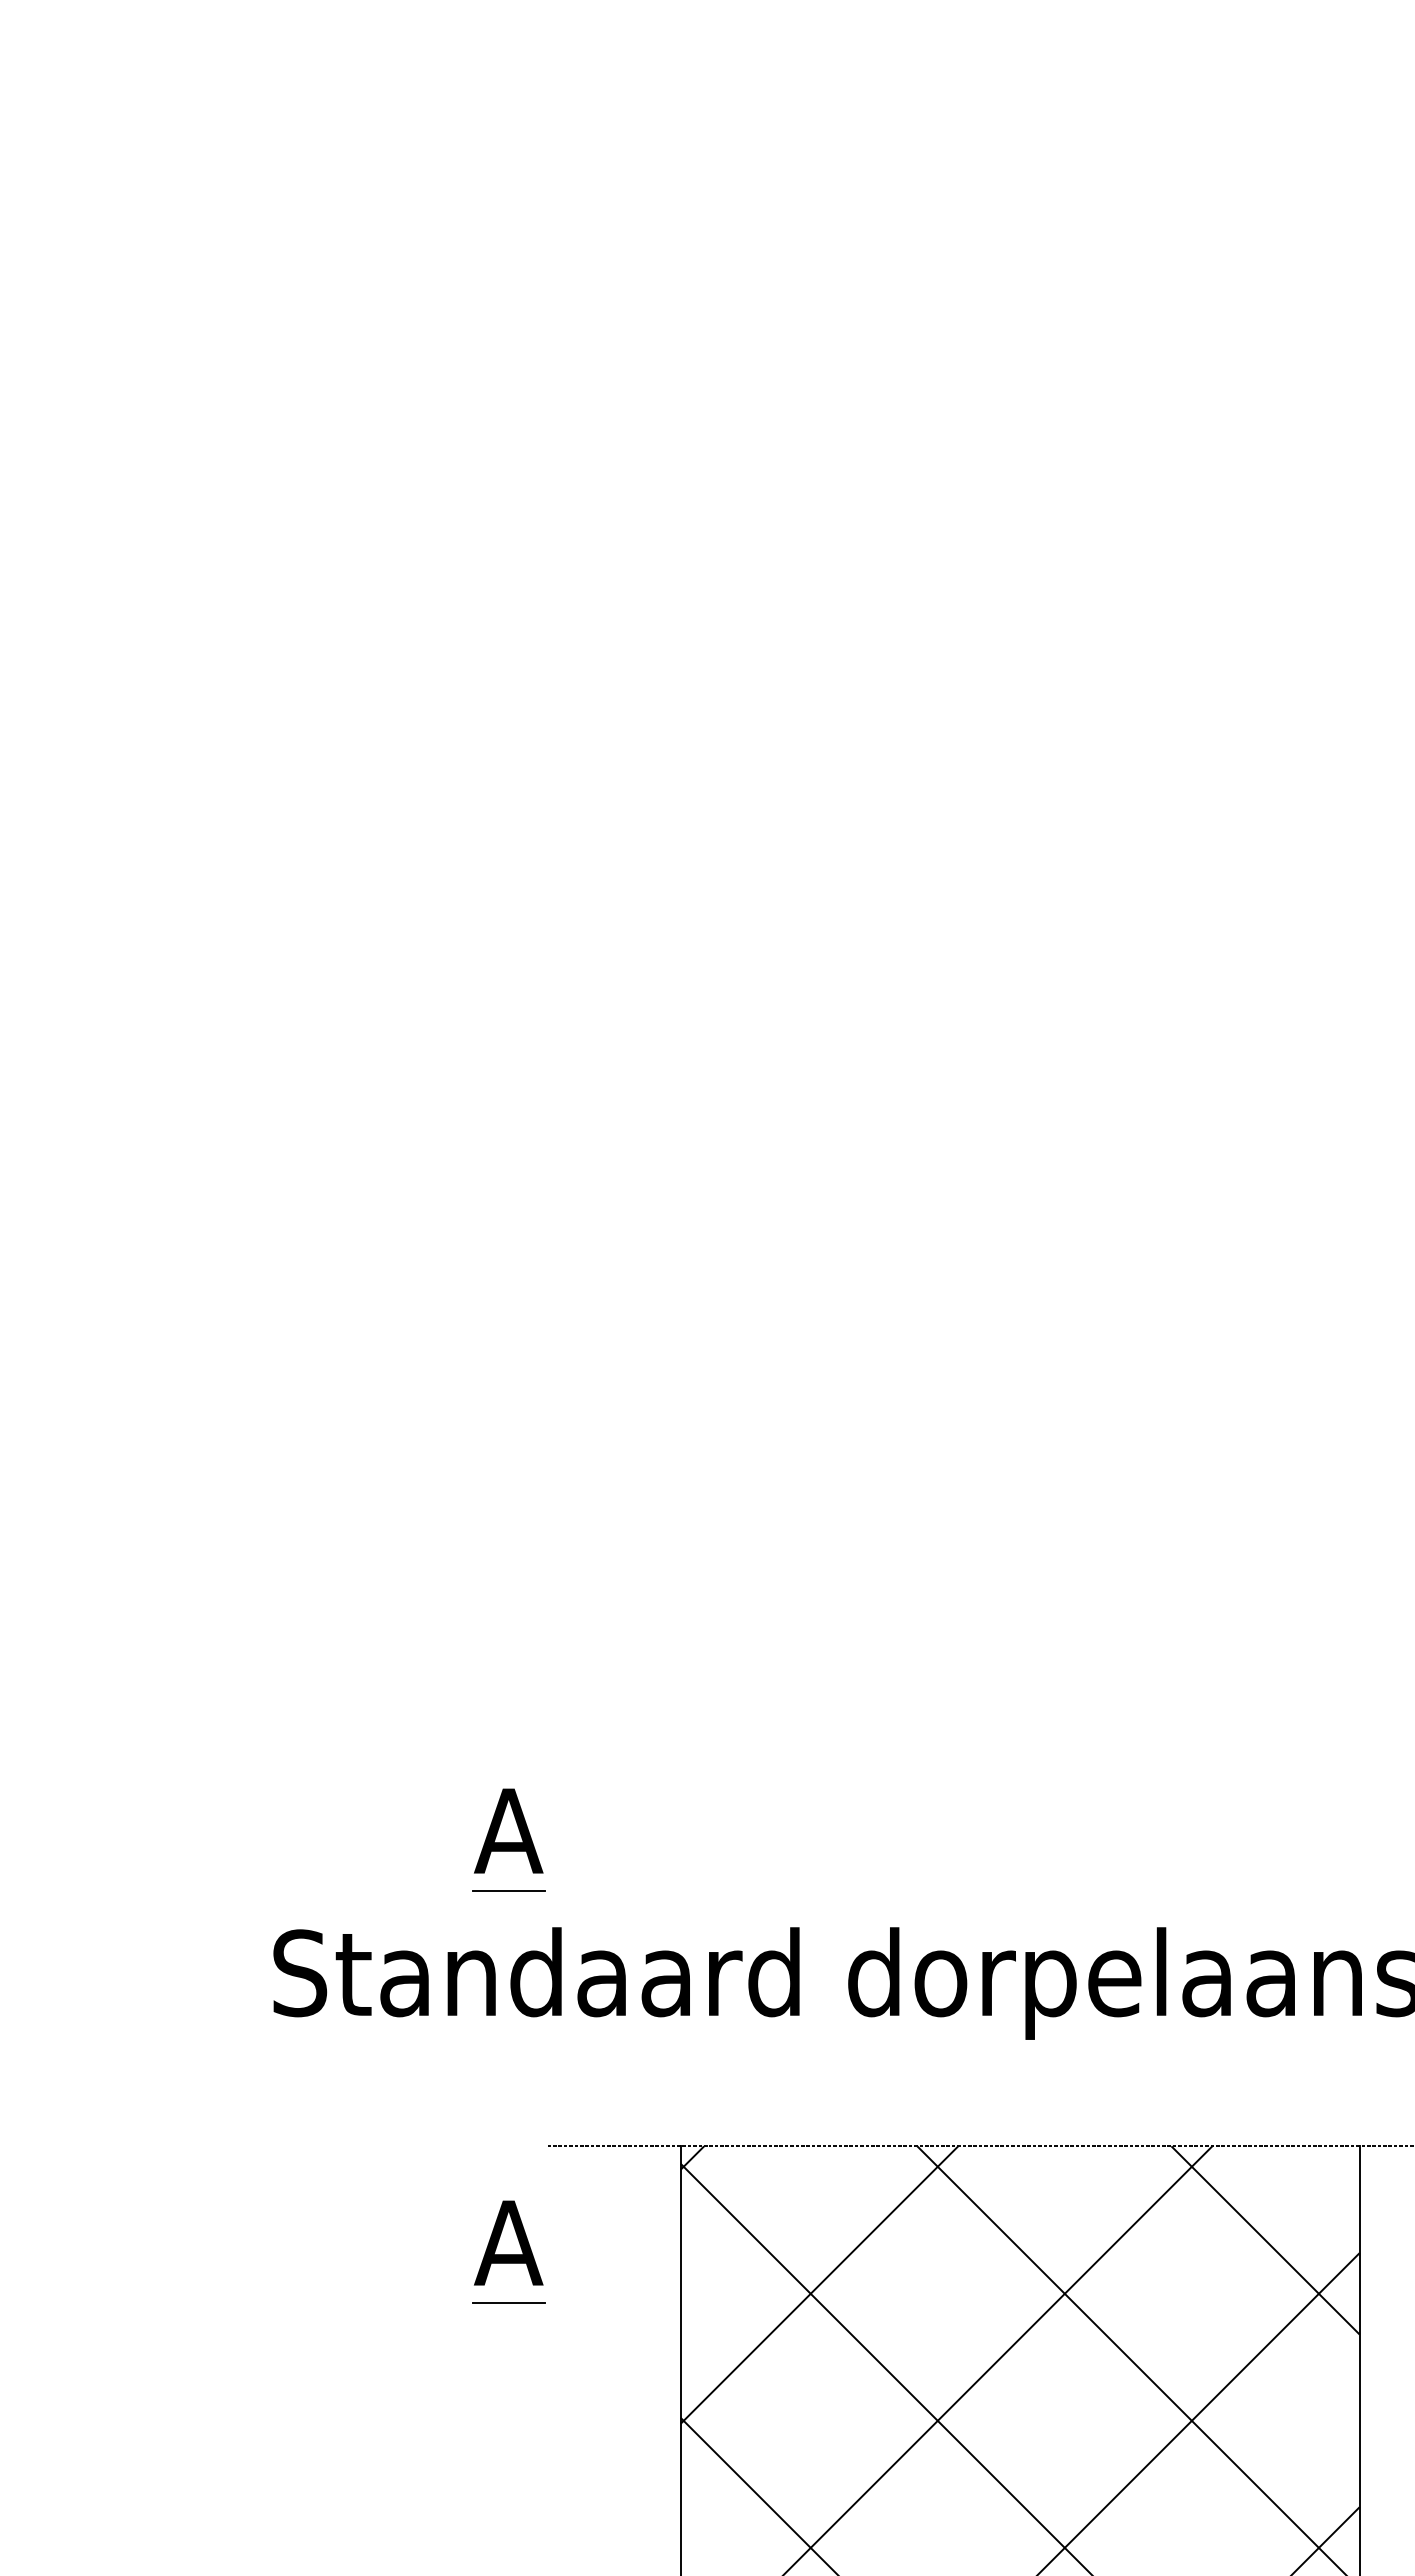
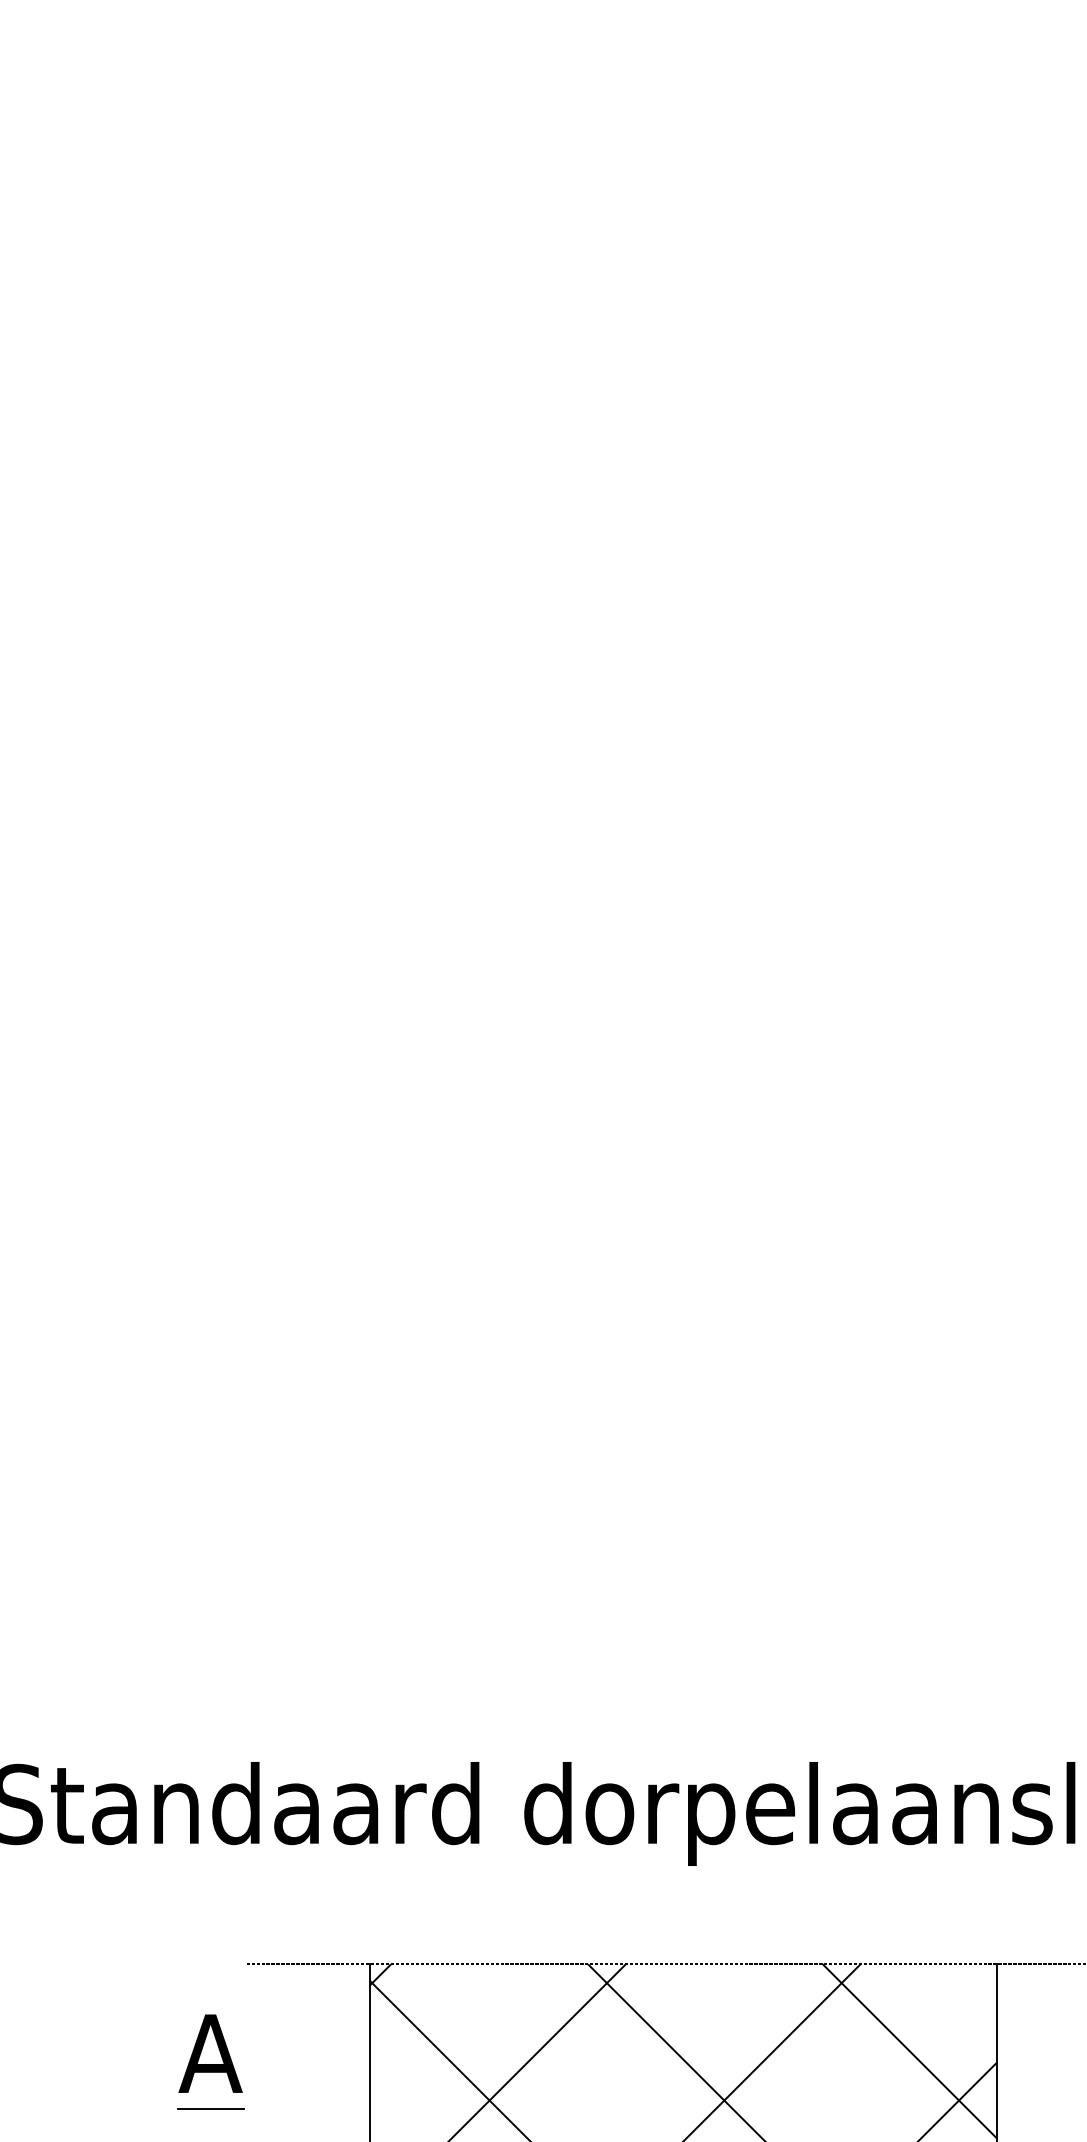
part: (508, 1839) -> (210, 1680), removed

